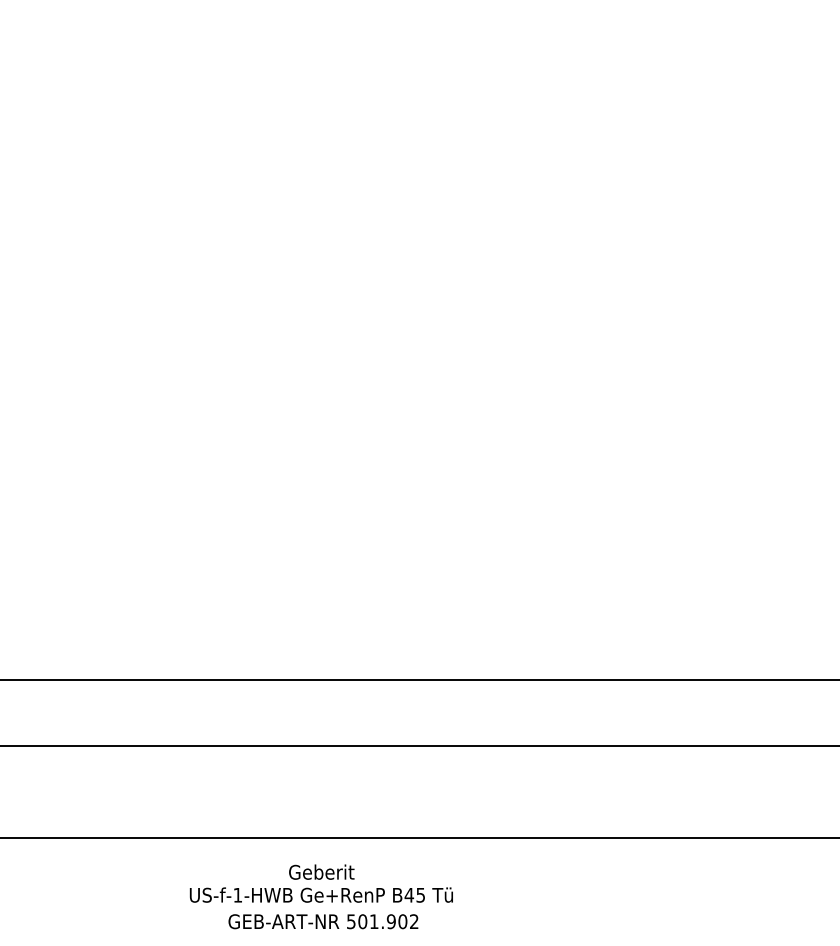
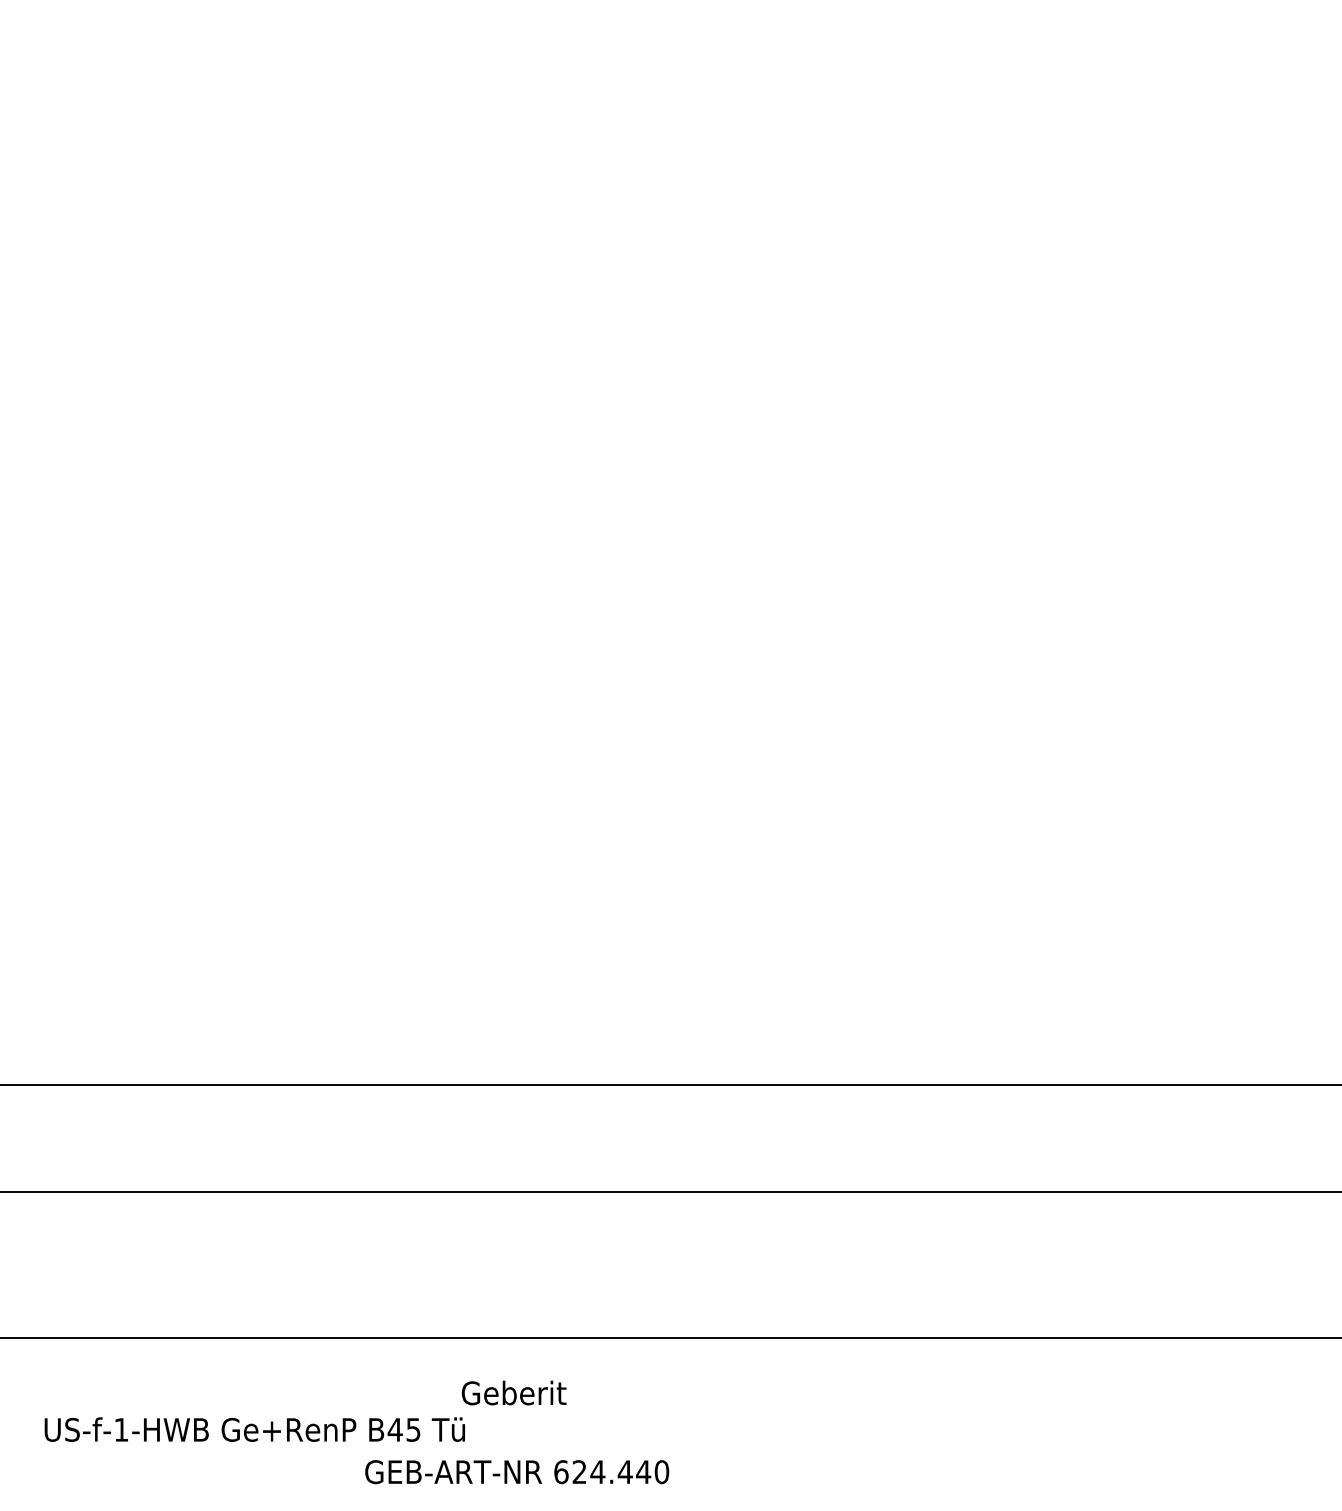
text: (320, 894) -> (253, 1428), moved
text: (382, 921) -> (611, 1471), 501.902 -> 624.440

